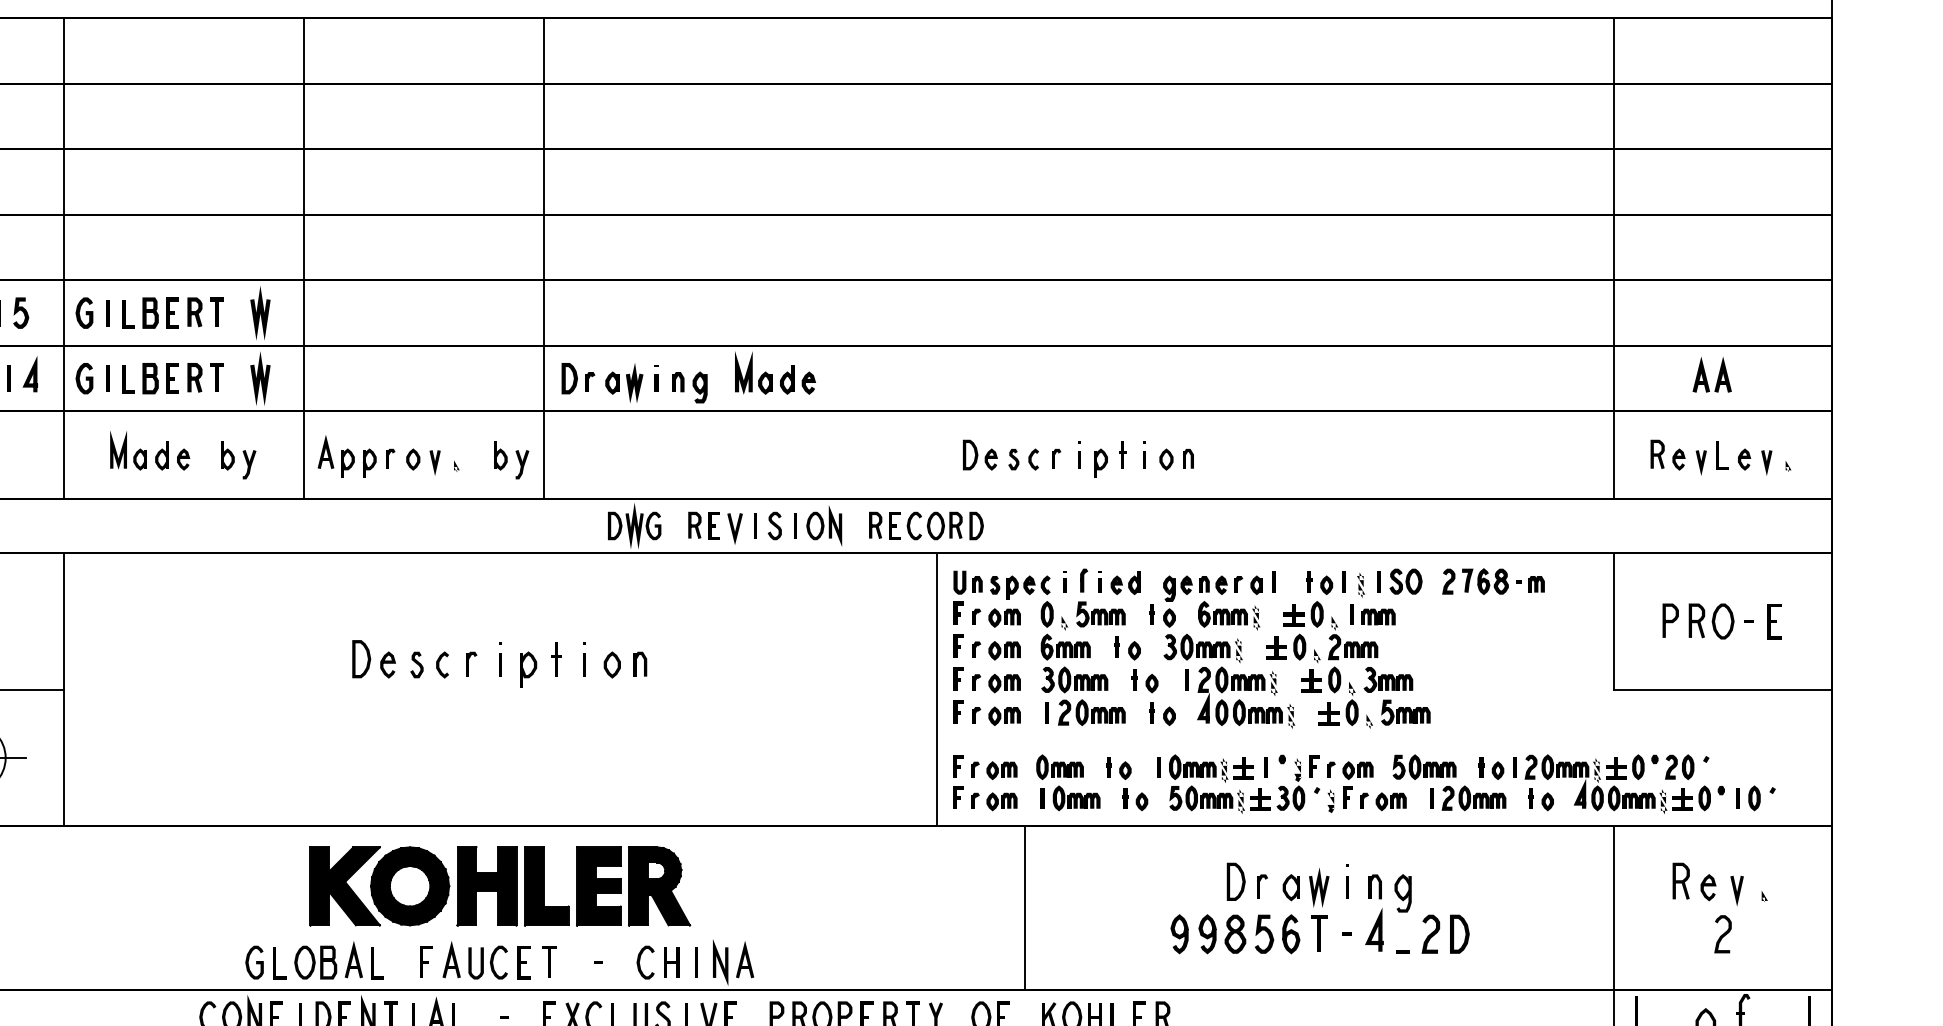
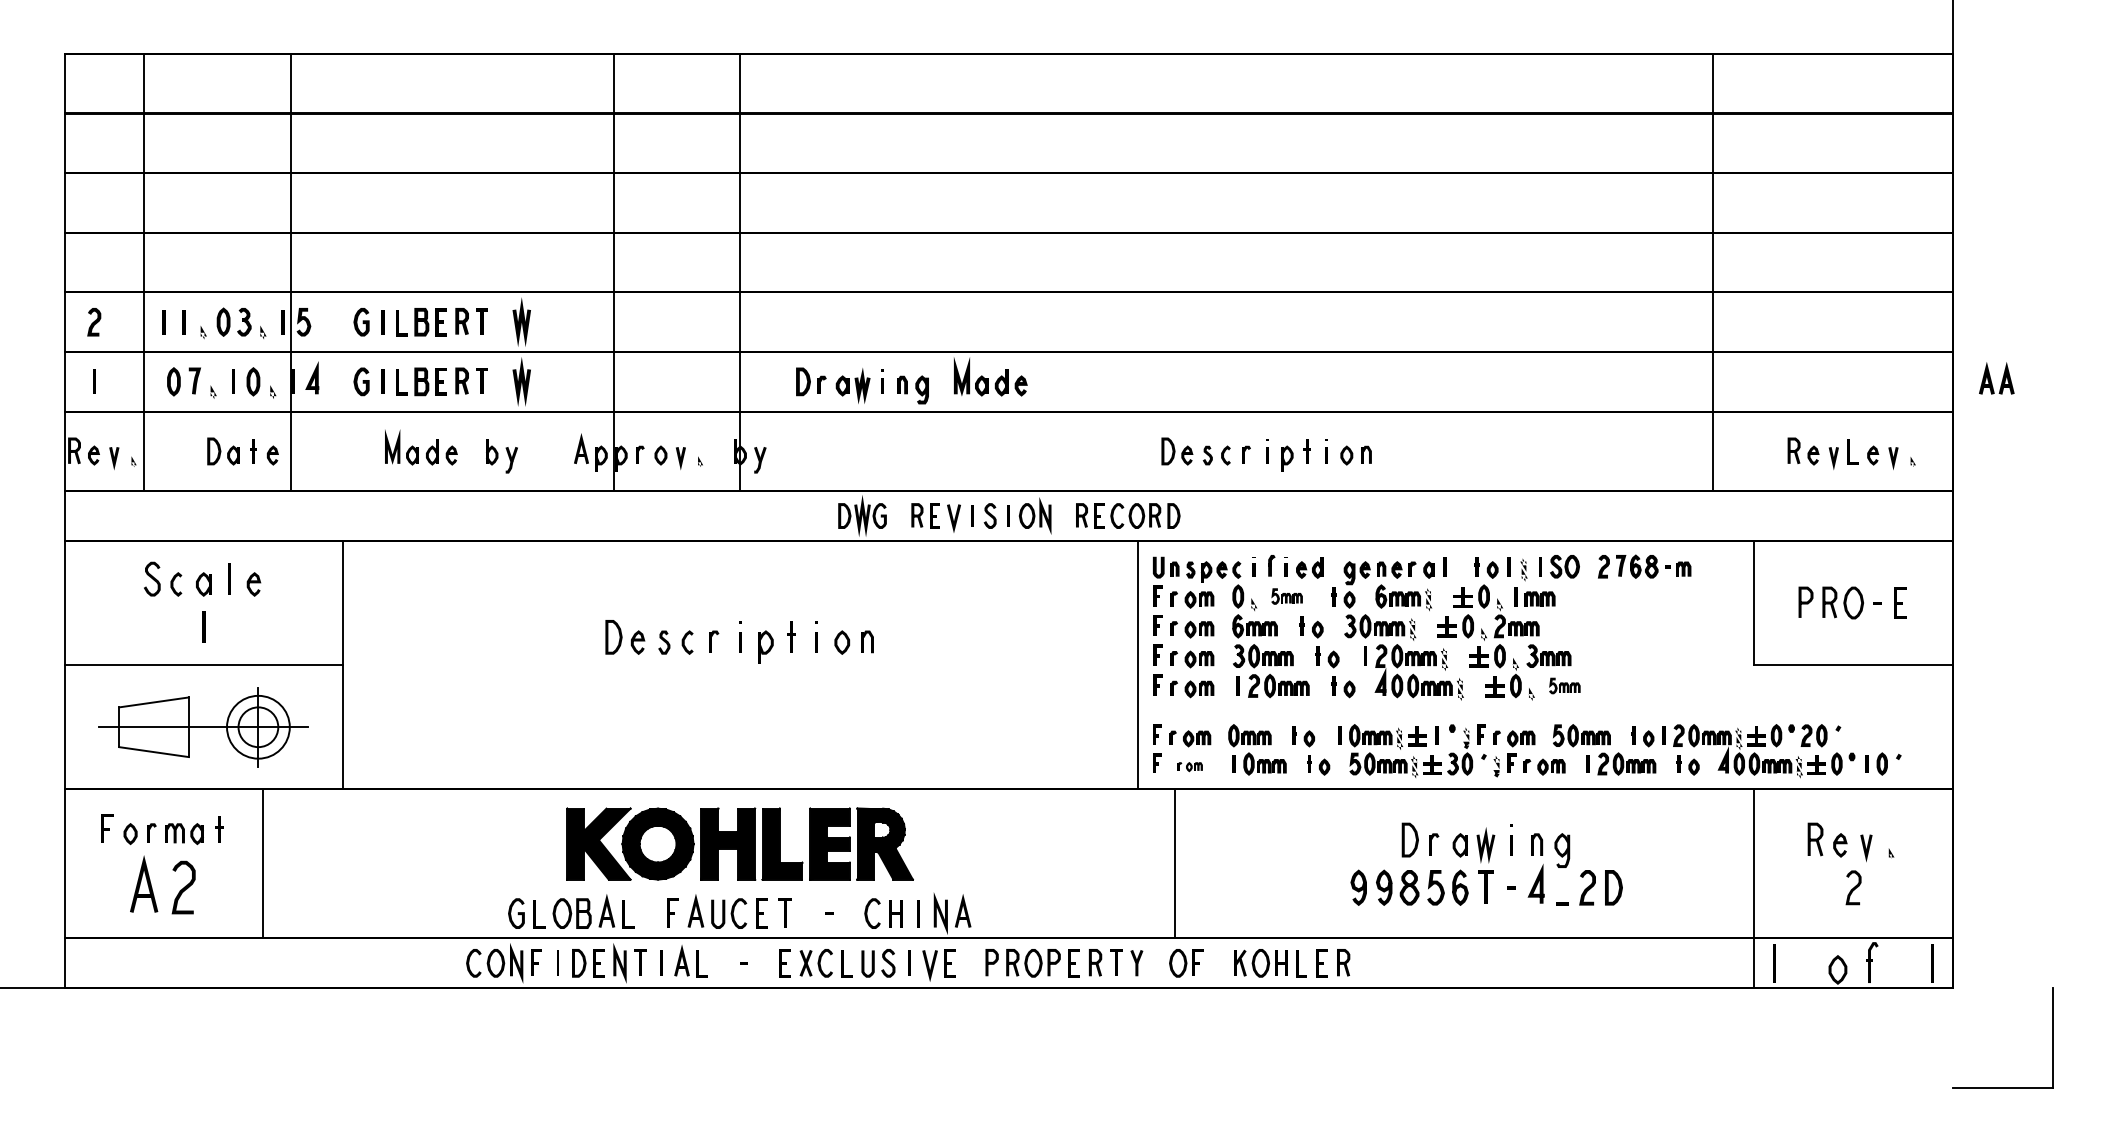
line: (63, 258) -> (290, 272), moved
line: (304, 258) -> (613, 272), moved
line: (544, 258) -> (740, 272), moved
line: (1614, 258) -> (1713, 272), moved
part: (1711, 374) -> (1996, 378), moved
part: (1100, 614) -> (1286, 596), size x0.7
part: (1405, 712) -> (1564, 685), size x0.7
part: (994, 801) -> (1190, 766), size x0.6
line: (1024, 907) -> (1174, 863), moved

